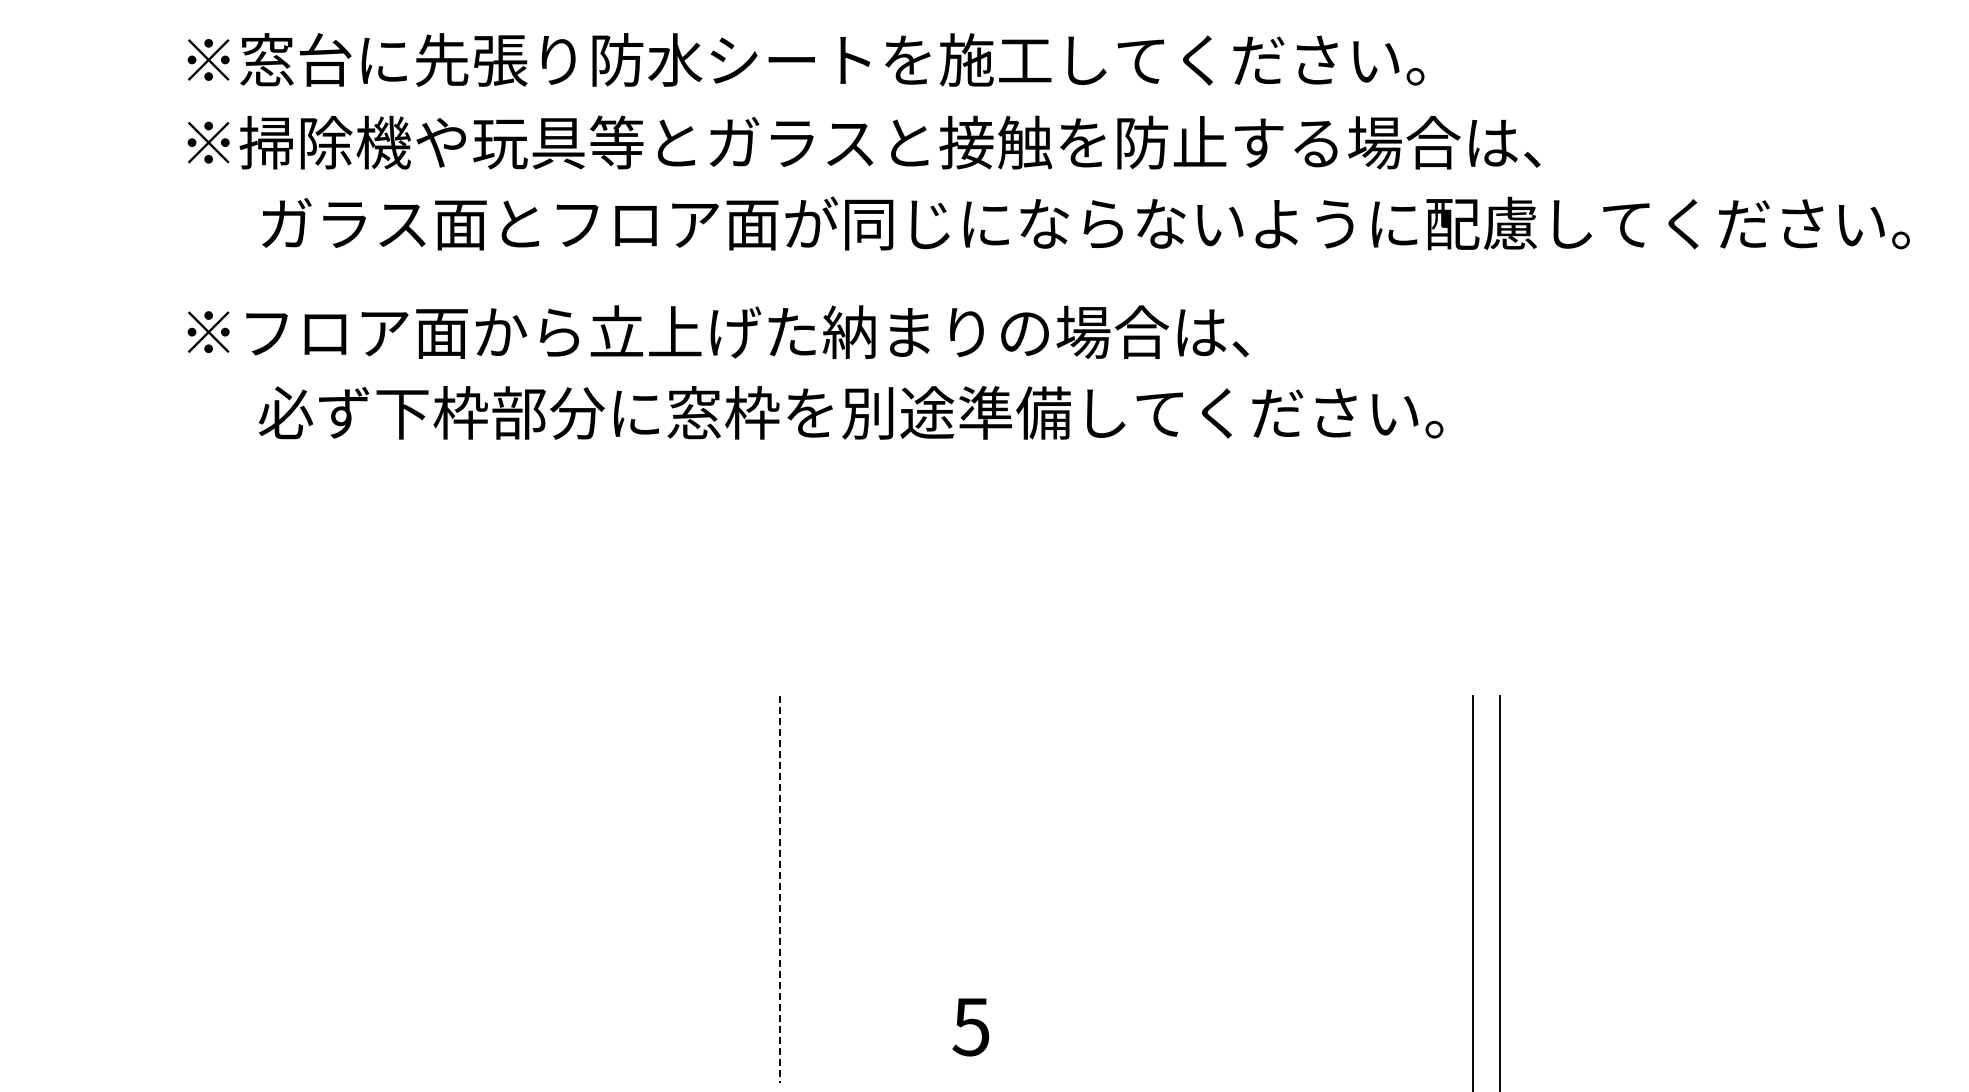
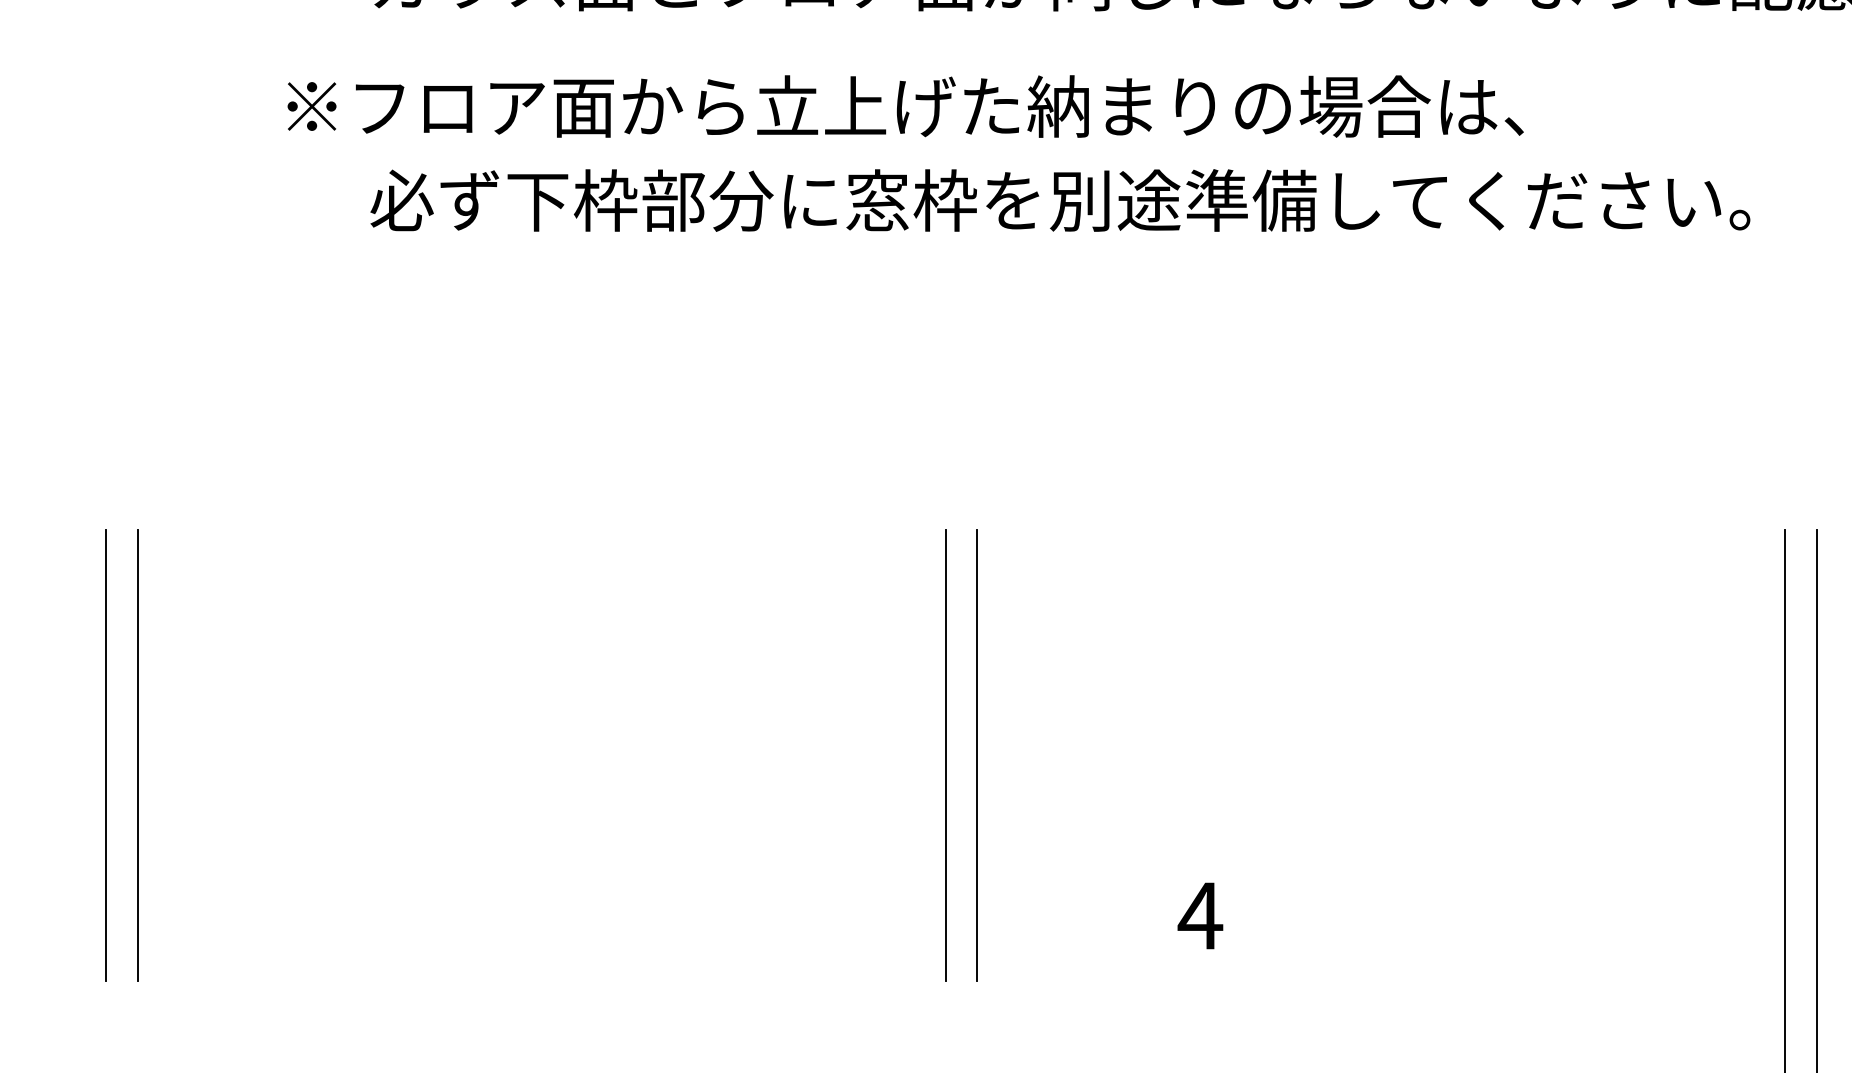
line: (31, 888) -> (105, 754), added
line: (59, 888) -> (138, 754), added
line: (752, 888) -> (945, 754), added
line: (779, 889) -> (977, 755), dashed -> solid
text: (970, 1027) -> (1199, 916), 5 -> 4

